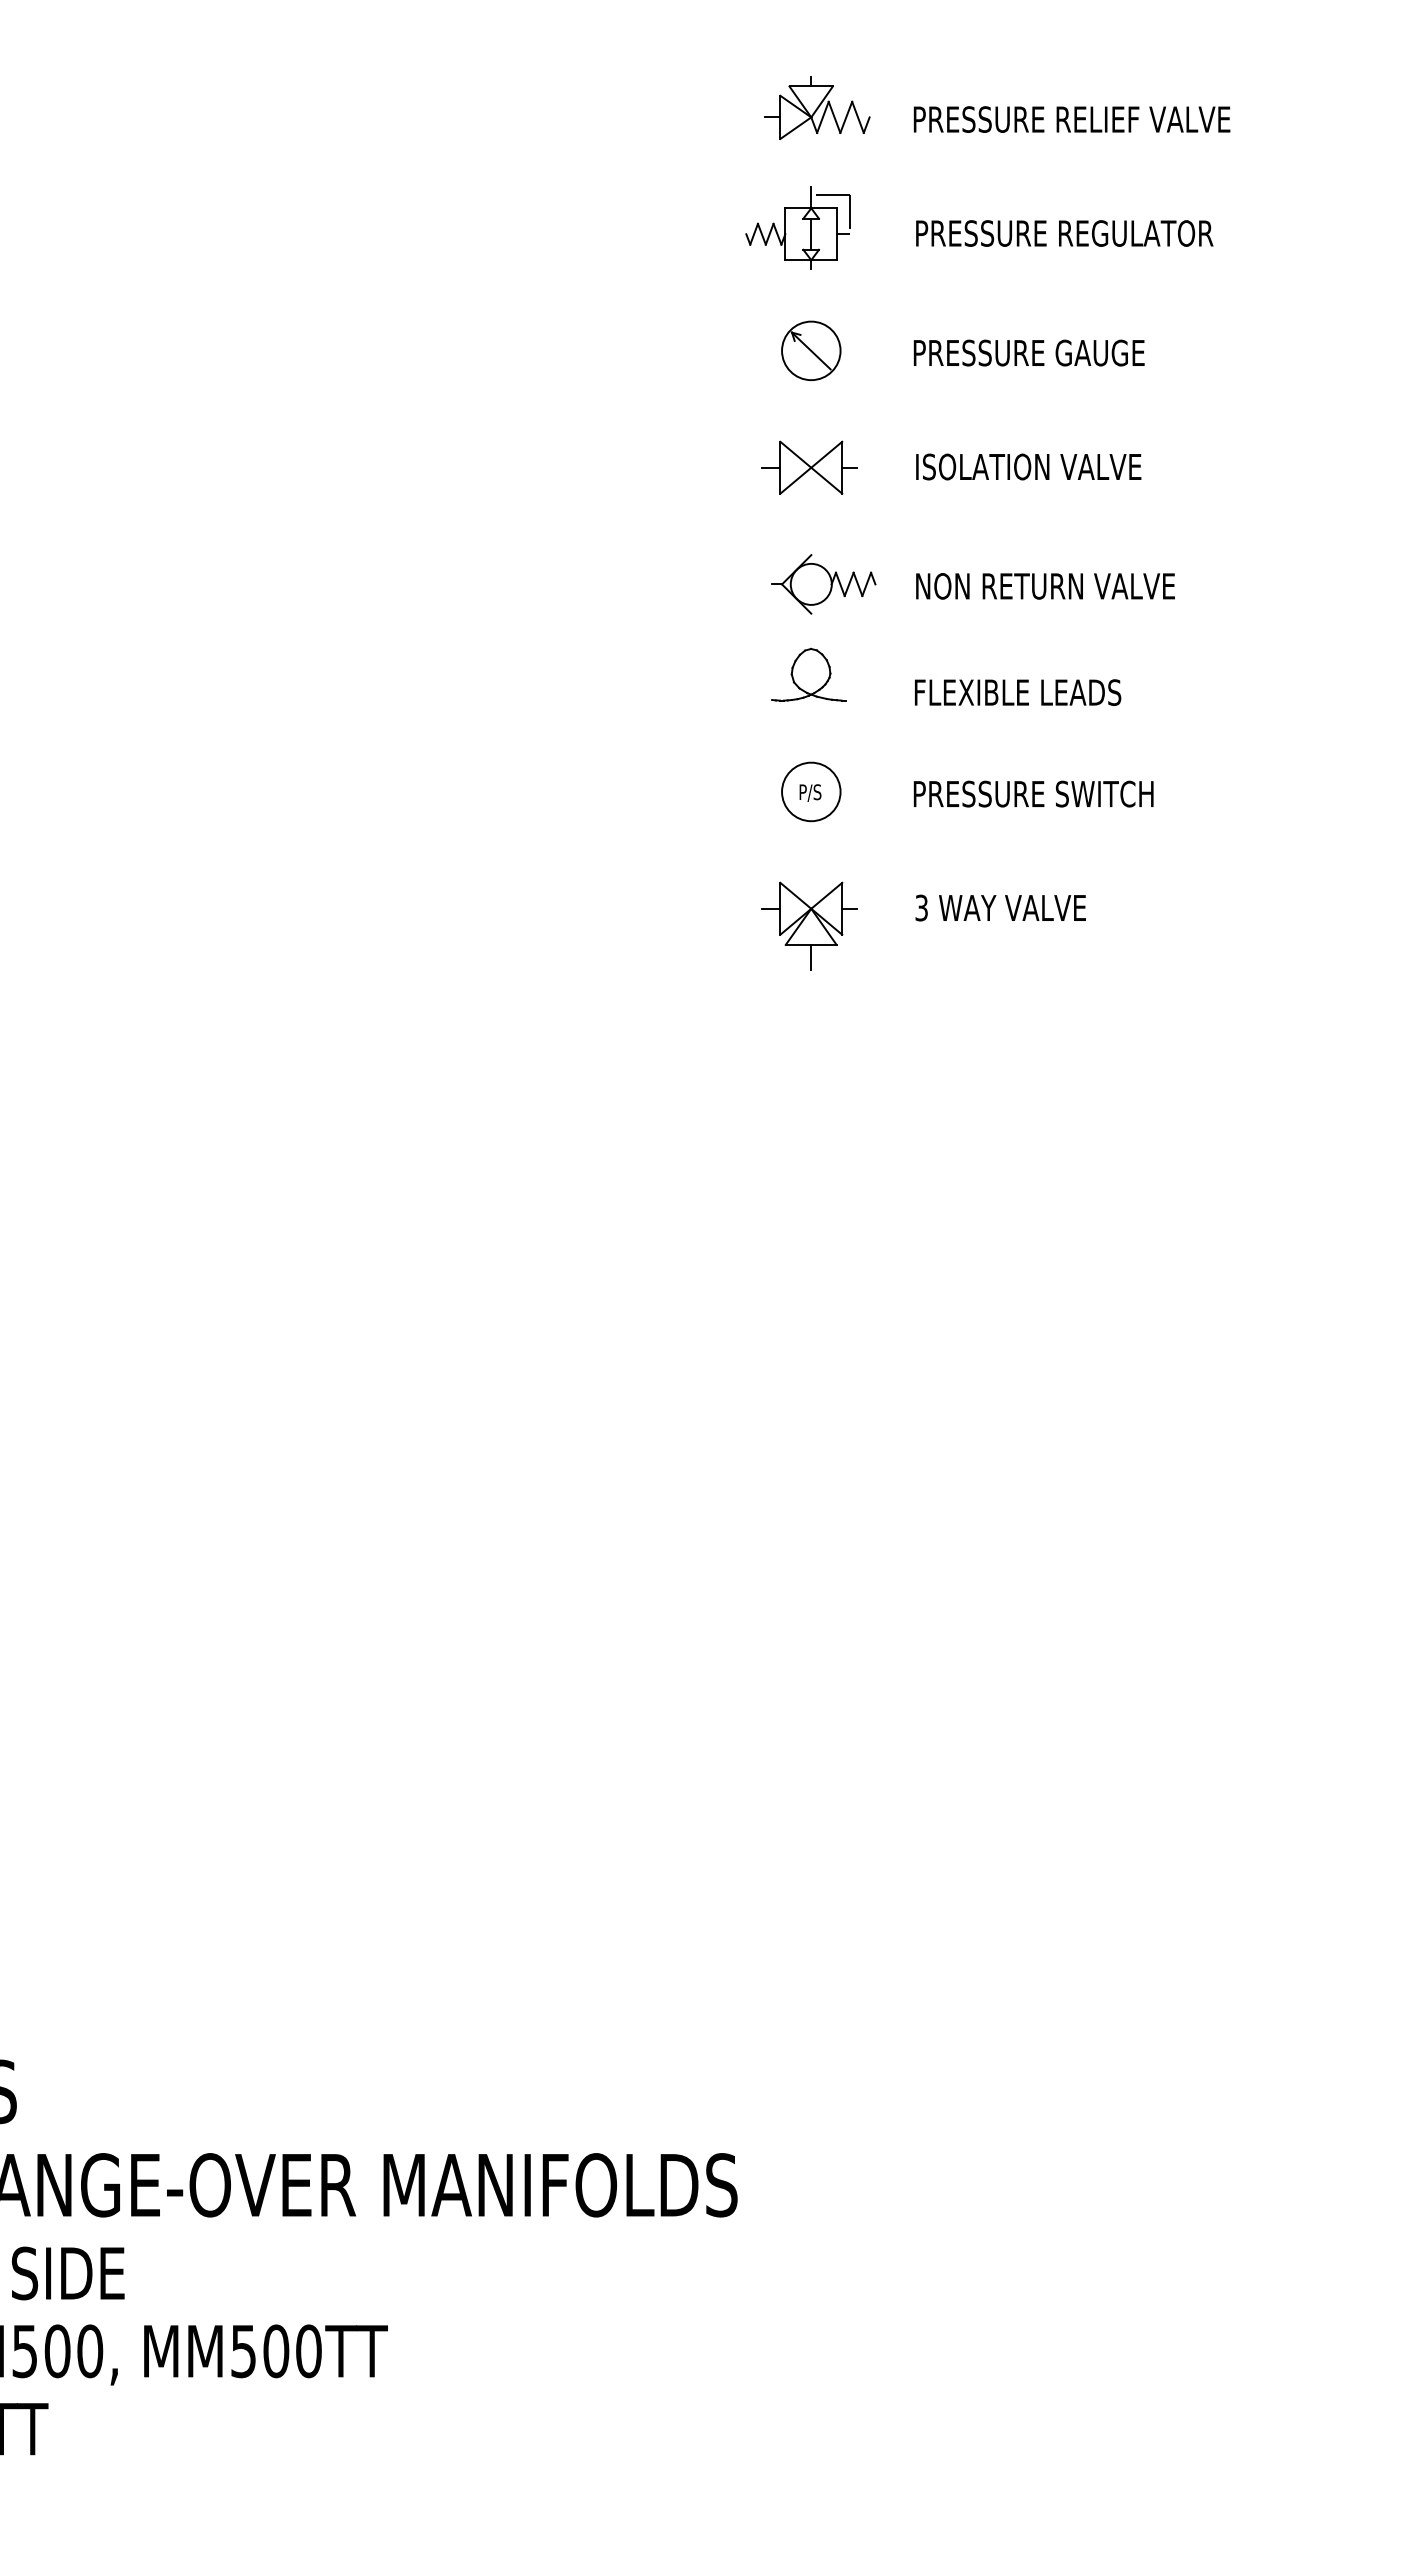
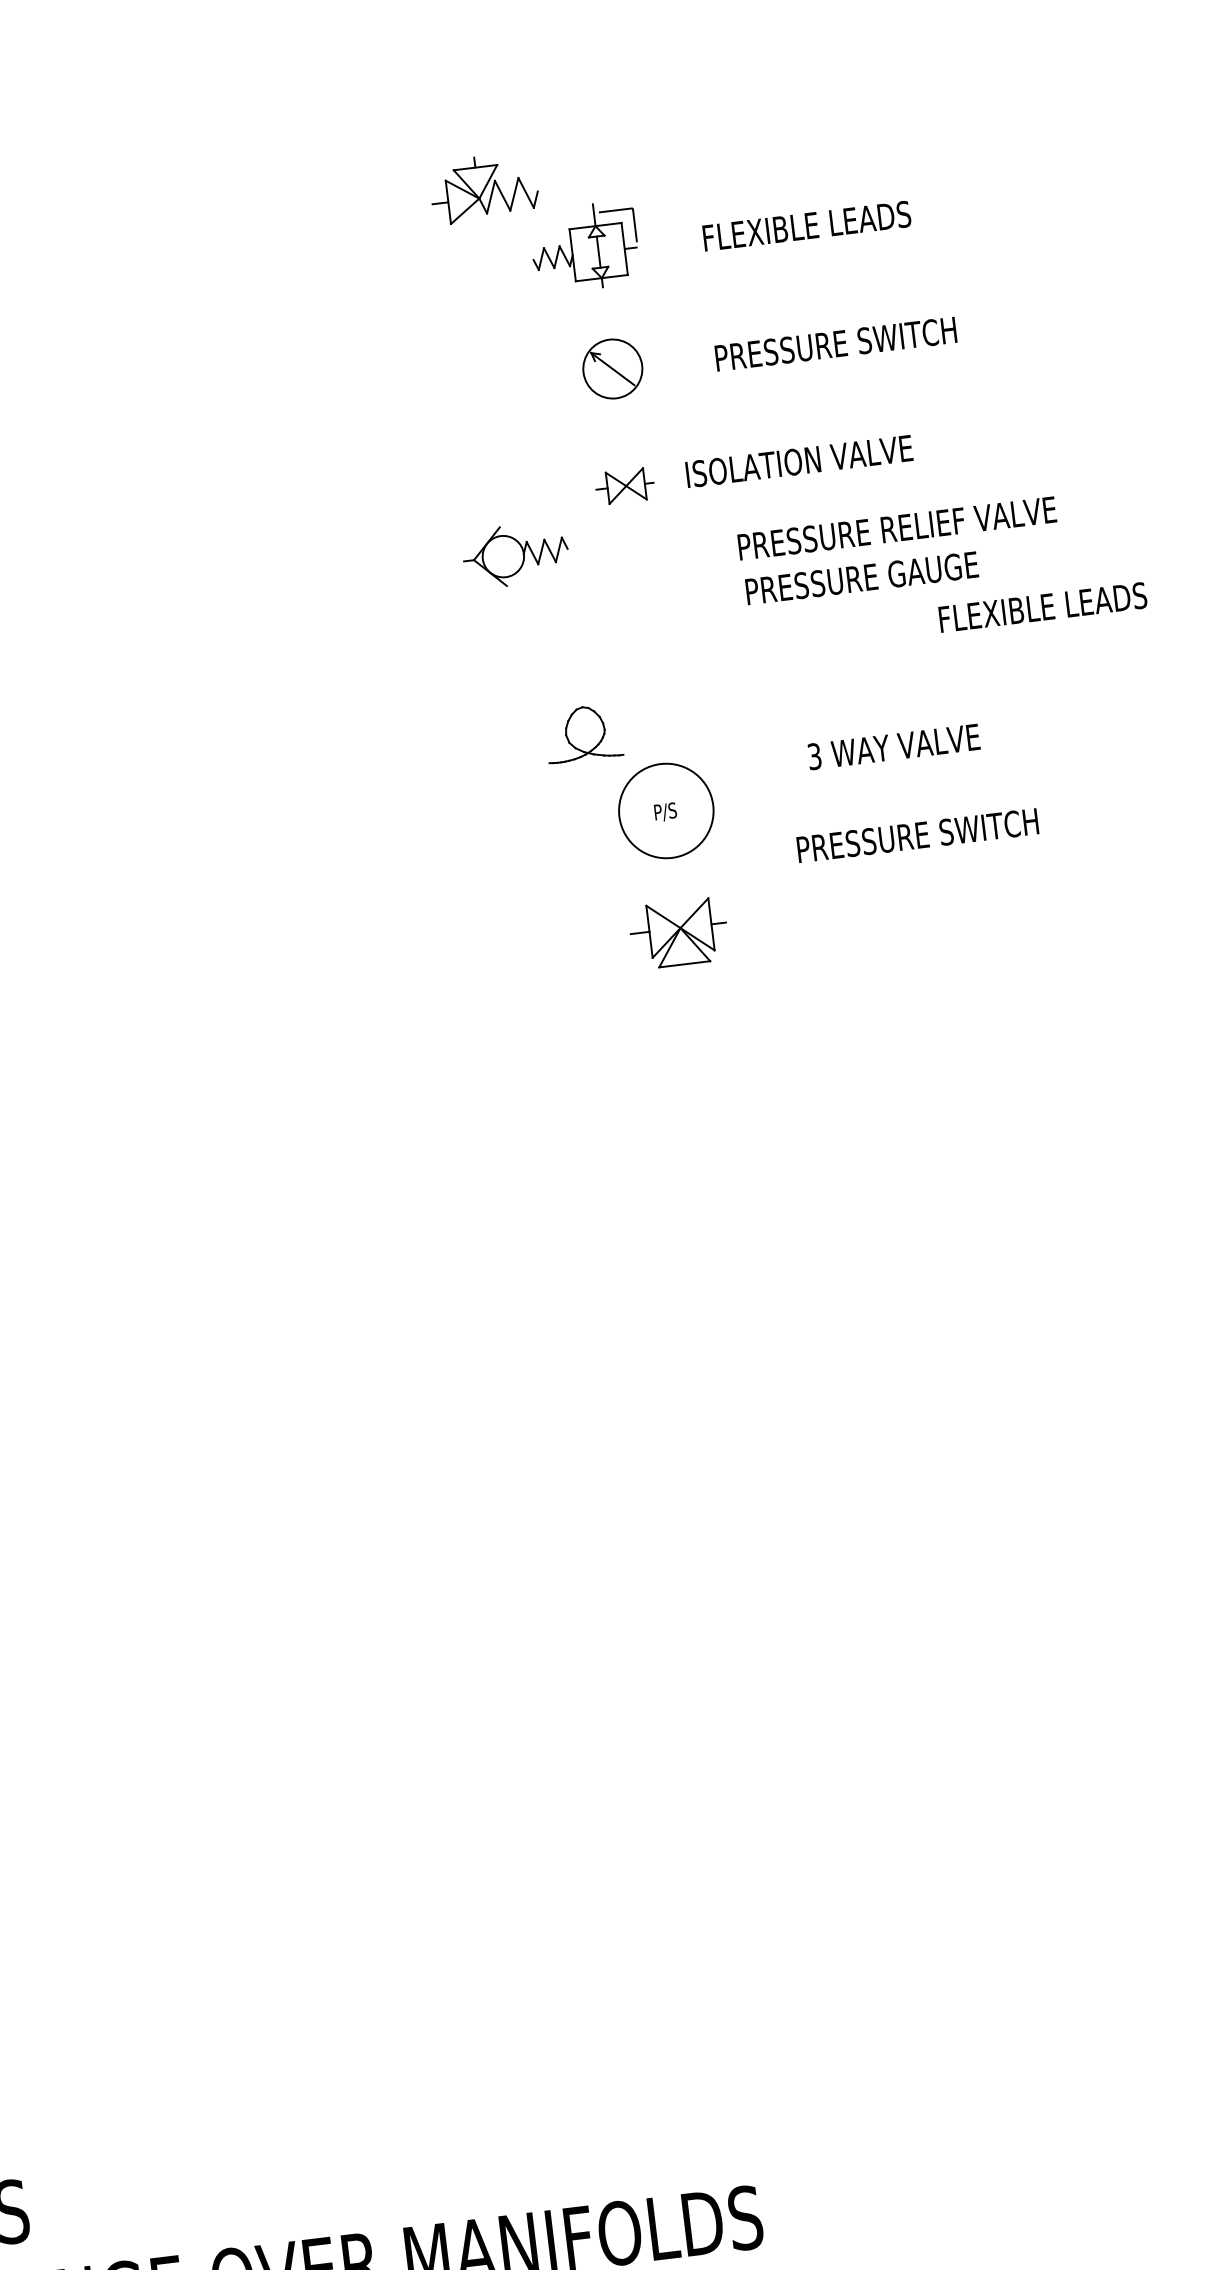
part: (817, 107) -> (484, 187), moved
text: (1071, 119) -> (896, 528), moved
text: (1065, 233) -> (853, 220), PRESSURE REGULATOR -> FLEXIBLE LEADS
text: (1104, 352) -> (906, 335), PRESSURE GAUGE -> PRESSURE SWITCH
text: (1028, 466) -> (799, 460), moved
part: (809, 467) -> (625, 486), size x0.6
part: (823, 584) -> (515, 555), moved
text: (1046, 586) -> (877, 576), NON RETURN VALVE -> PRESSURE GAUGE
part: (808, 674) -> (582, 733), moved
text: (1018, 692) -> (1043, 607), moved
circle: (811, 791) -> (666, 810), size x1.6
text: (1033, 793) -> (917, 835), moved
text: (1000, 907) -> (893, 746), moved
line: (811, 956) -> (686, 975), removed

